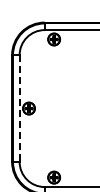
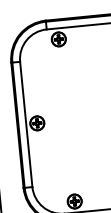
line: (19, 109) -> (26, 125), dashed -> solid

